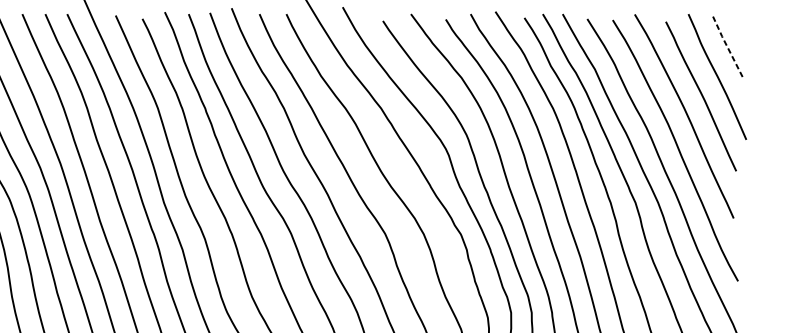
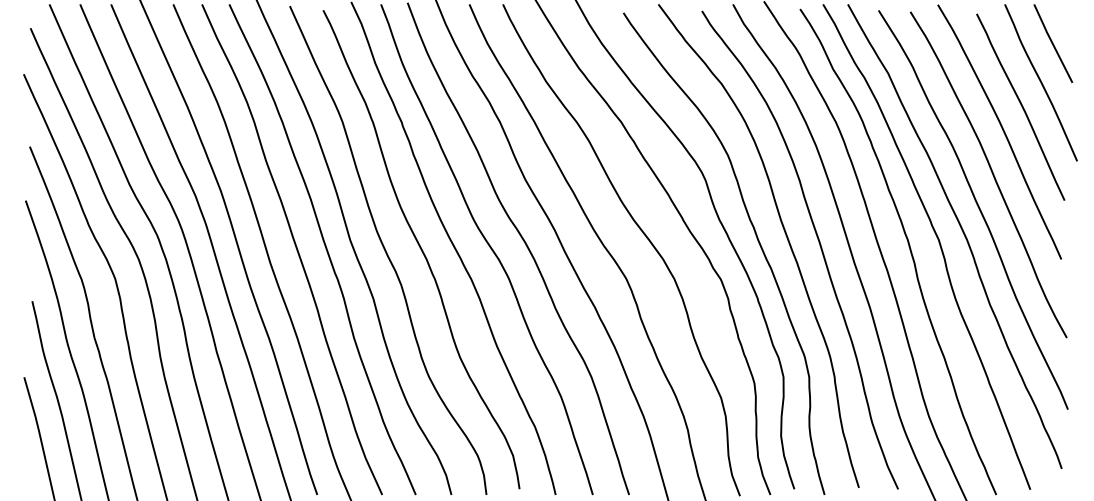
line: (725, 44) -> (1051, 42), dashed -> solid

